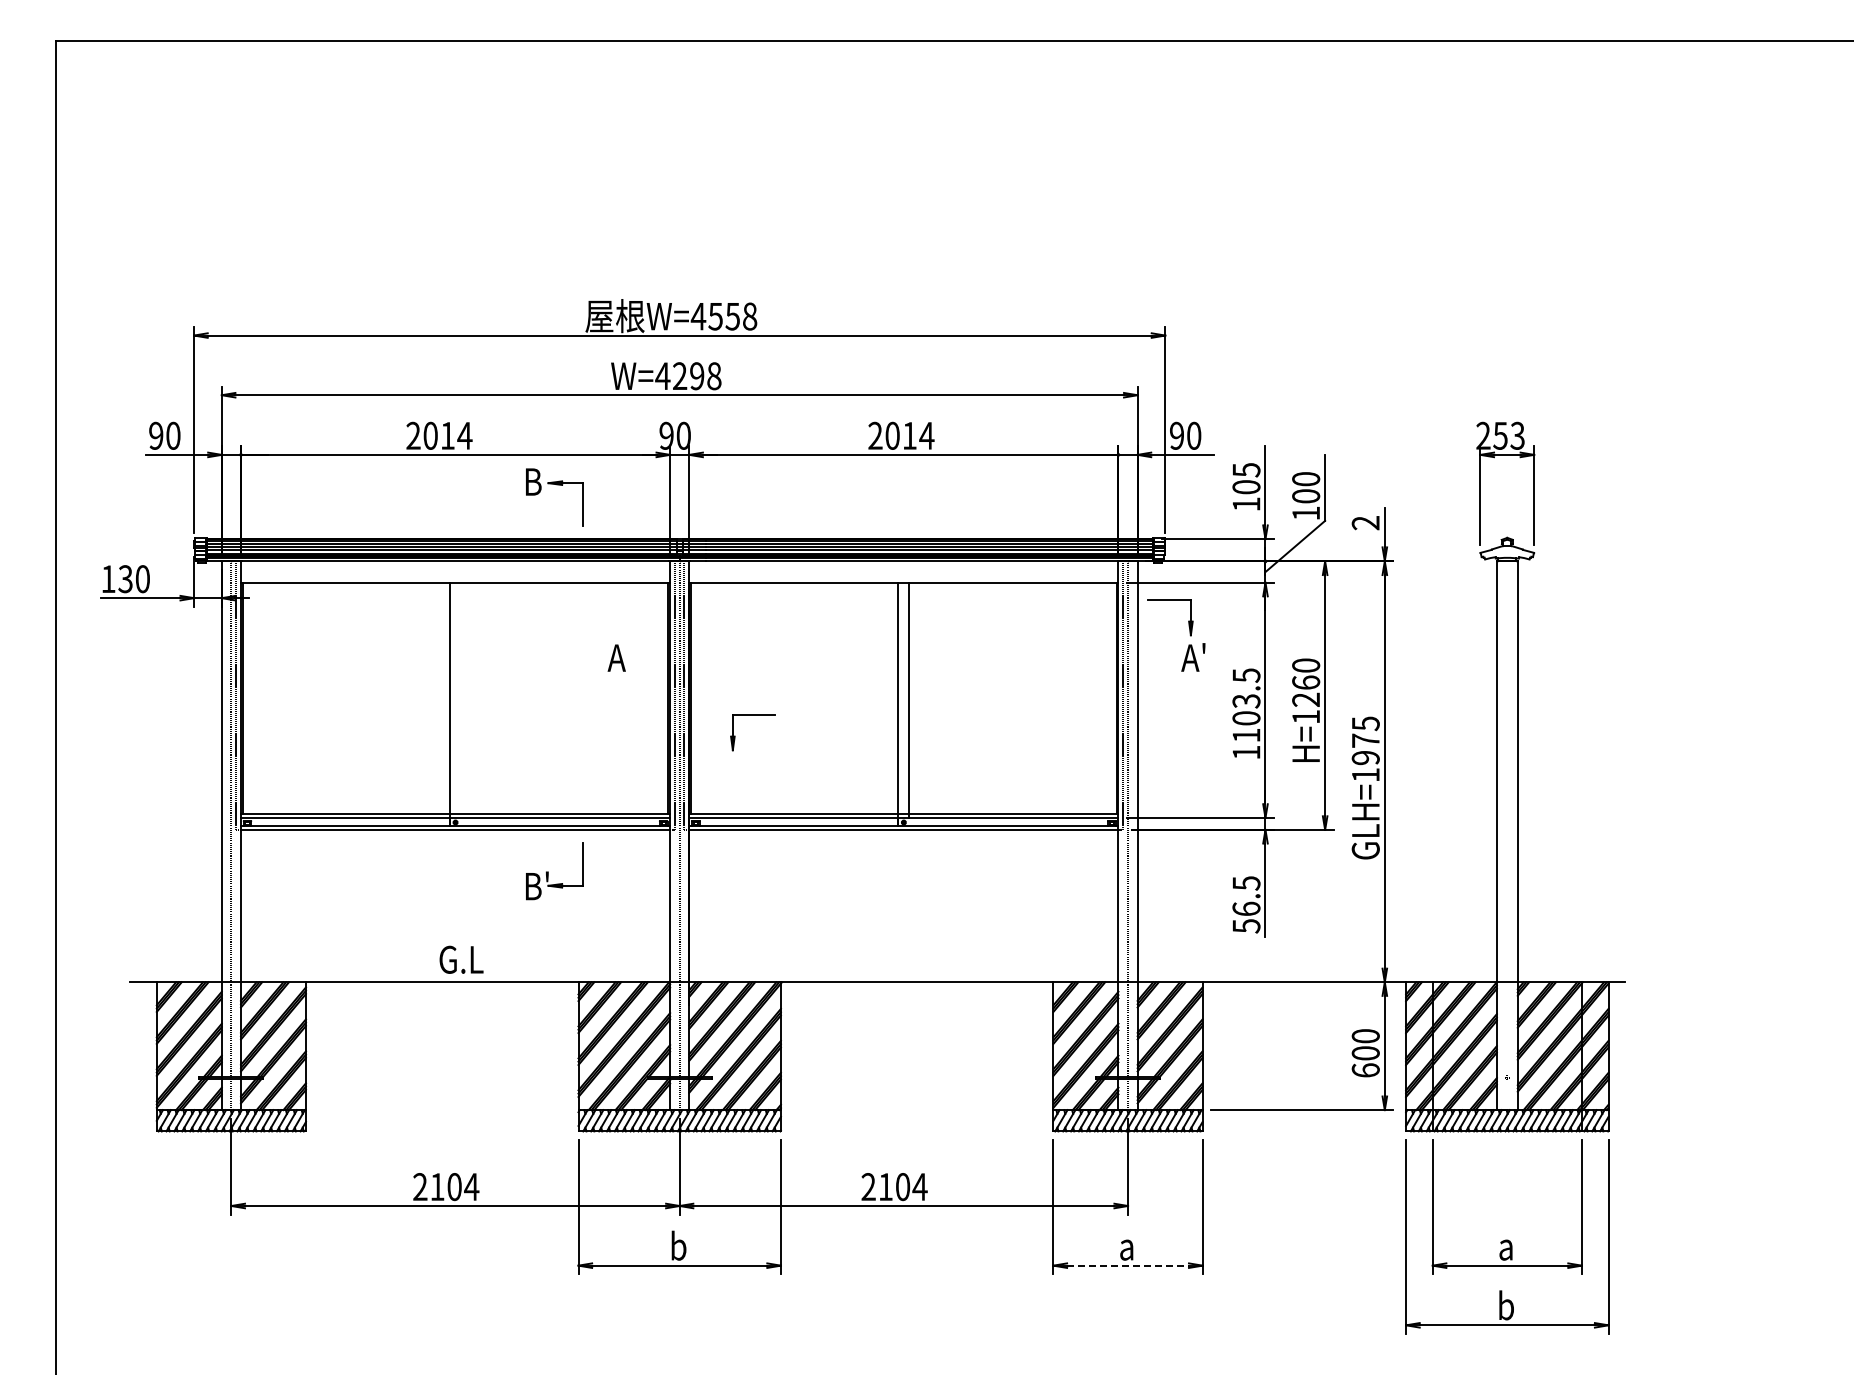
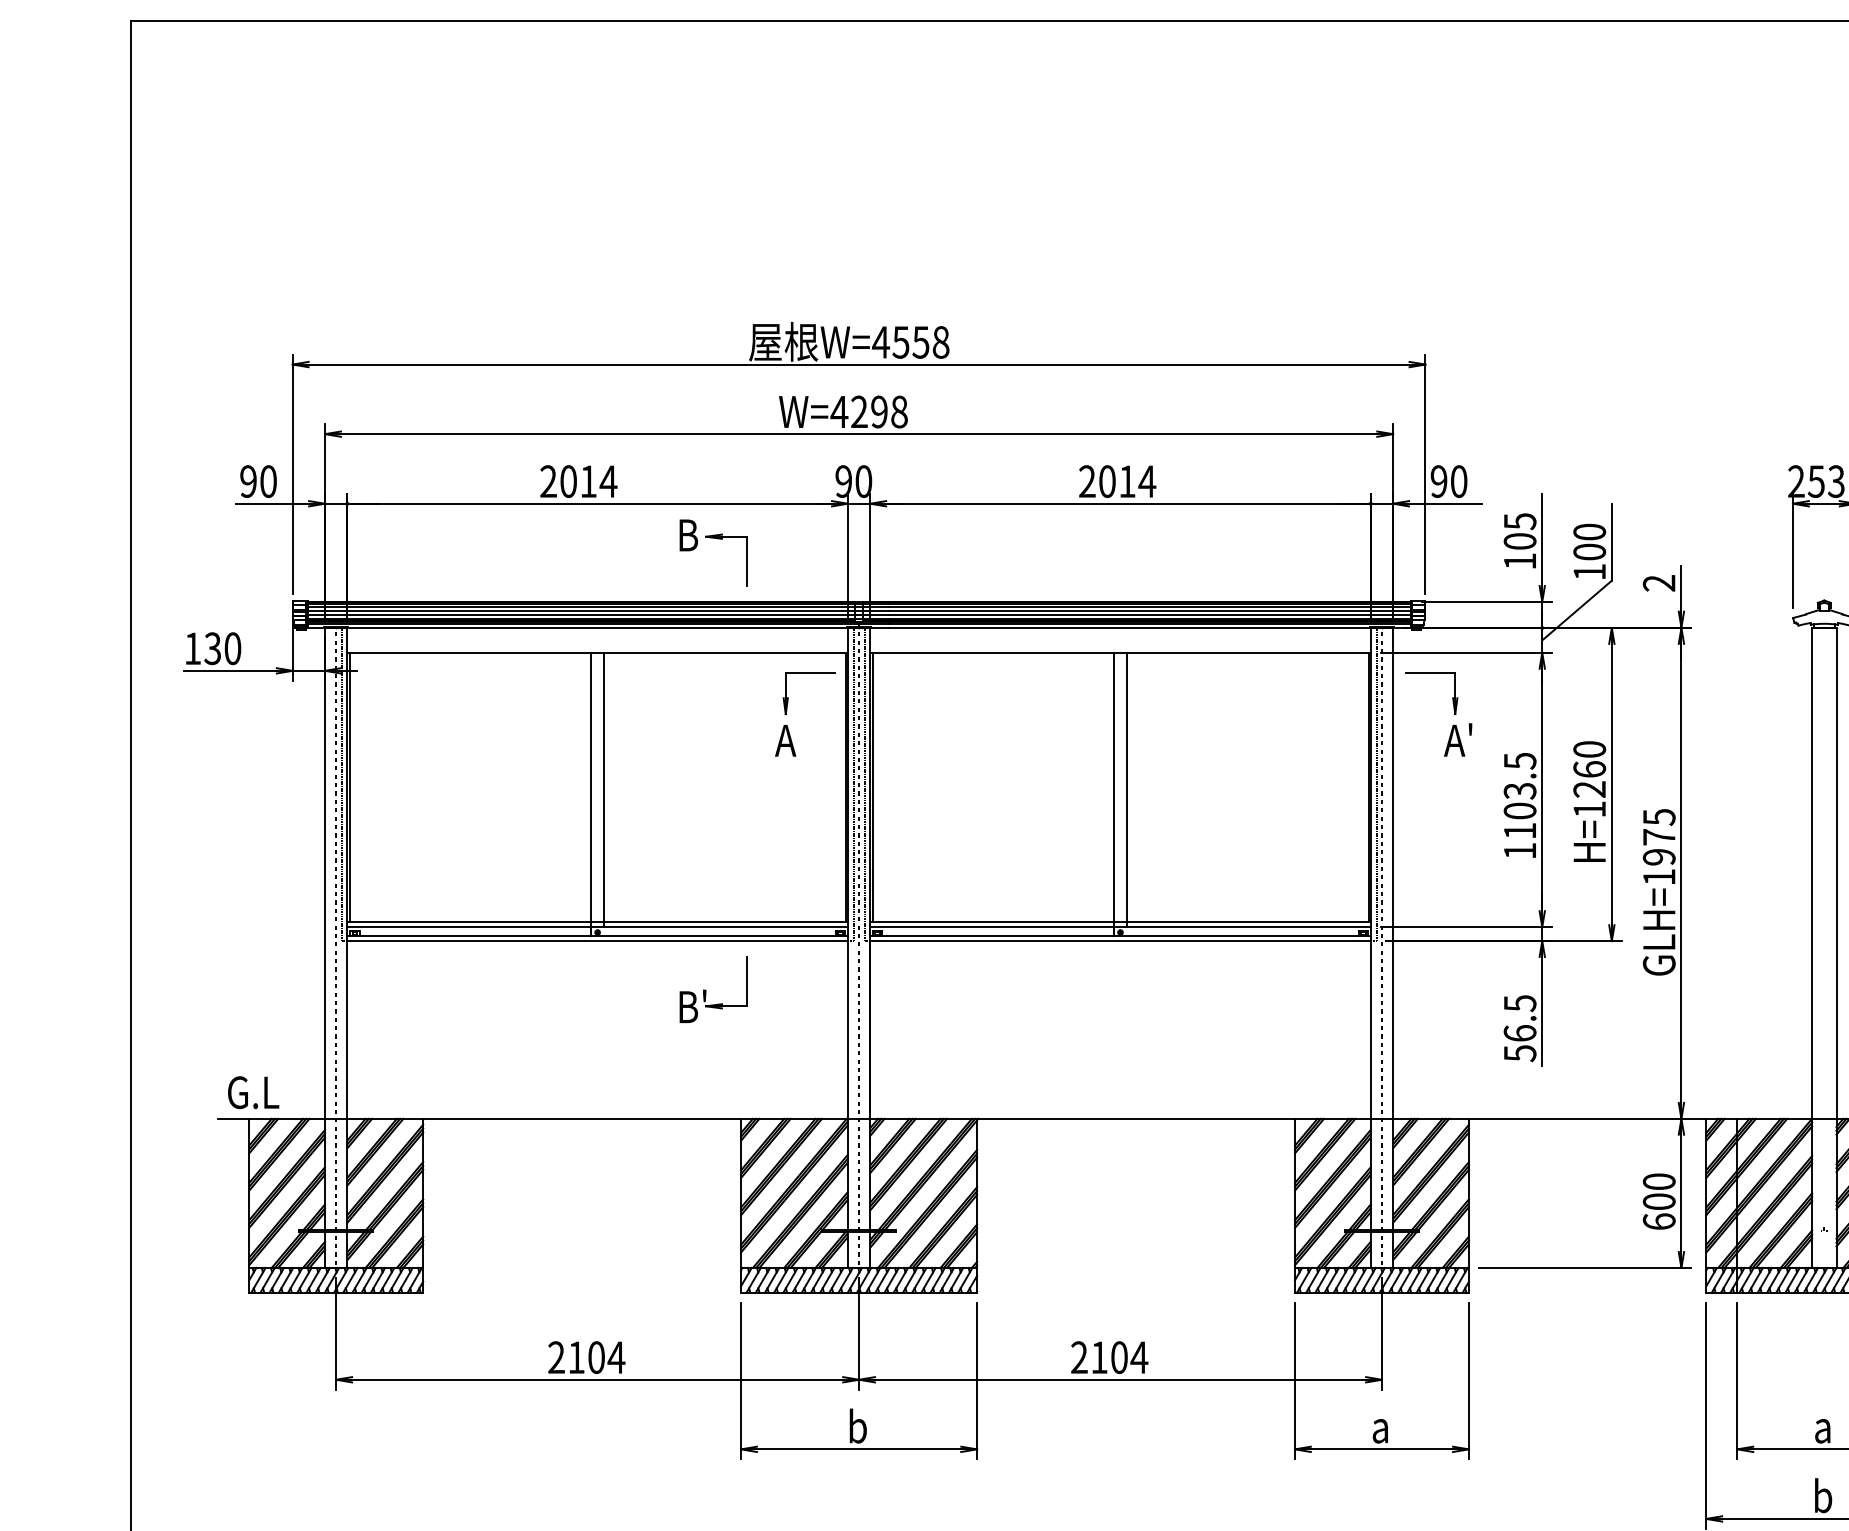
line: (461, 699) -> (604, 789), added
part: (752, 715) -> (808, 673), moved
text: (461, 959) -> (253, 1092), moved
line: (1128, 1265) -> (1382, 1449), dashed -> solid

